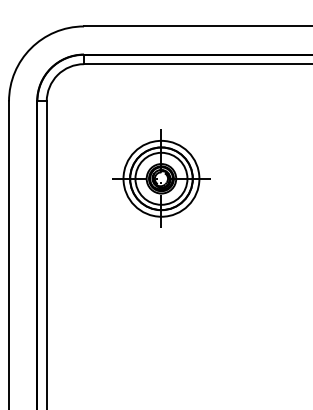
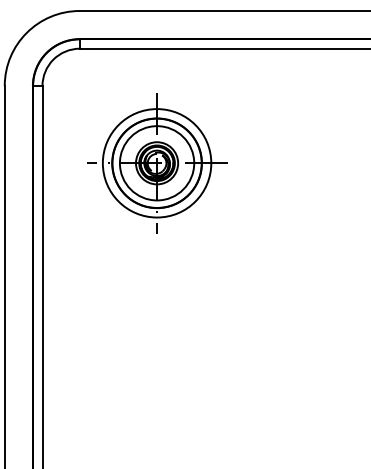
part: (161, 178) -> (157, 163), size x1.43

